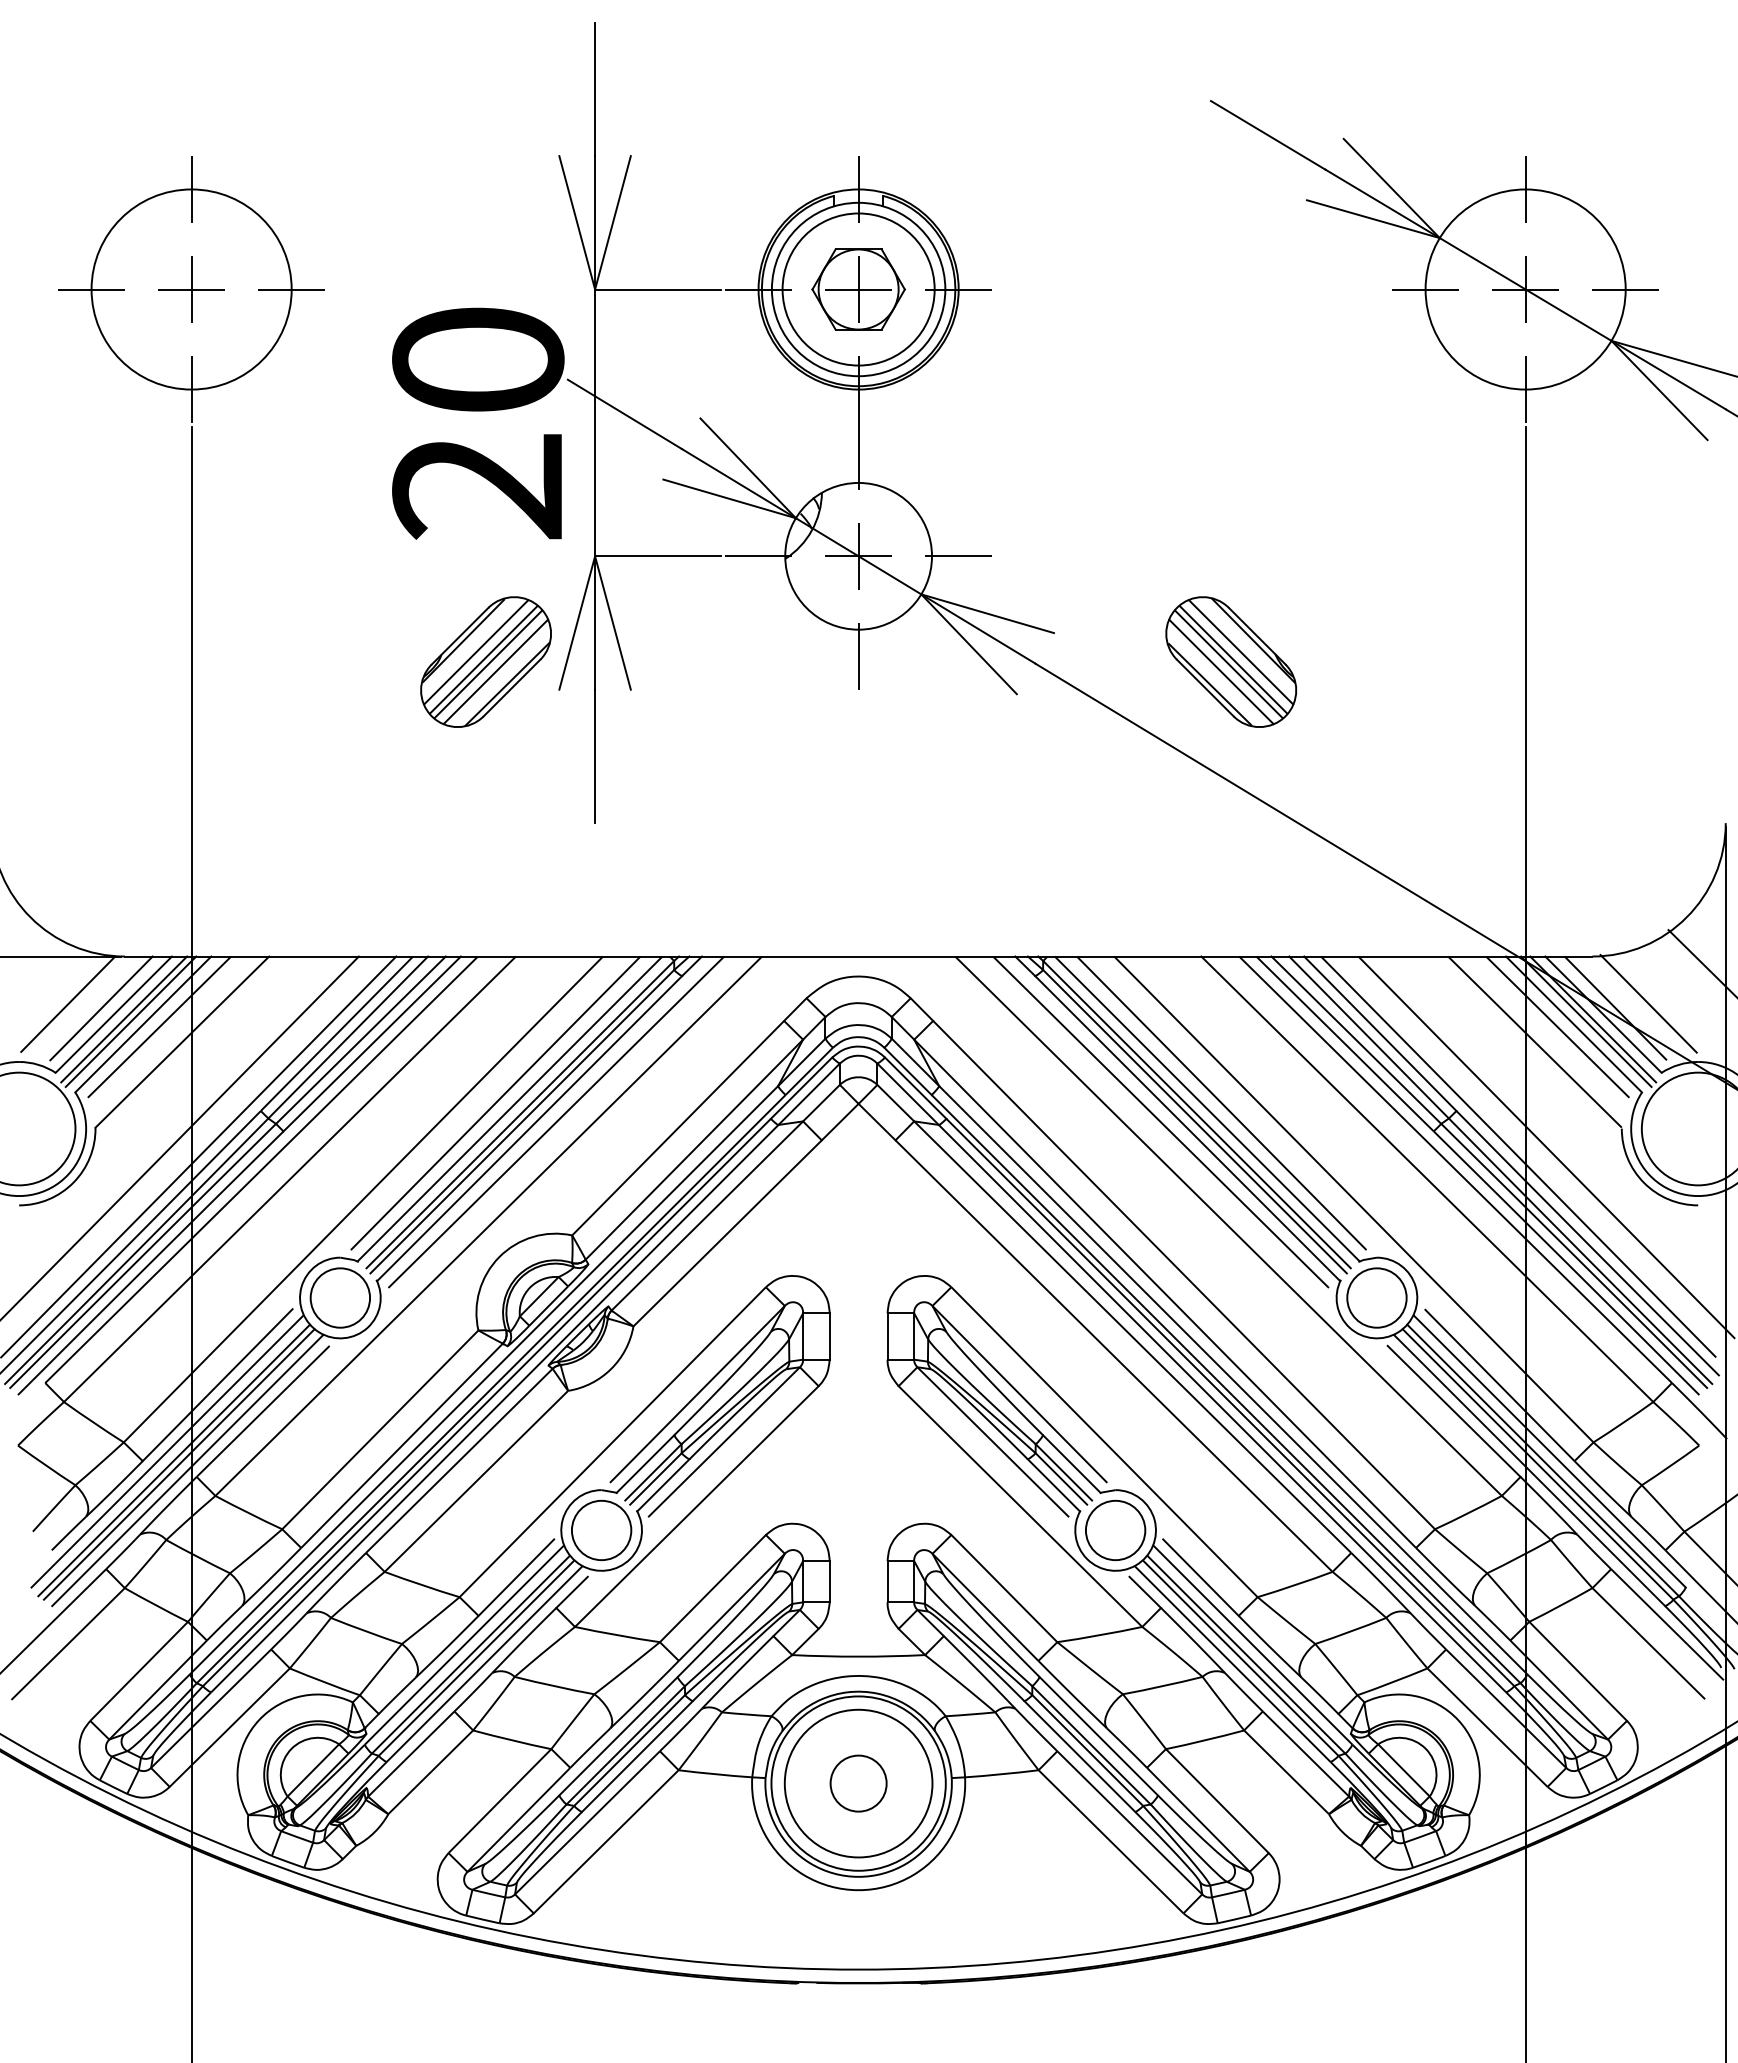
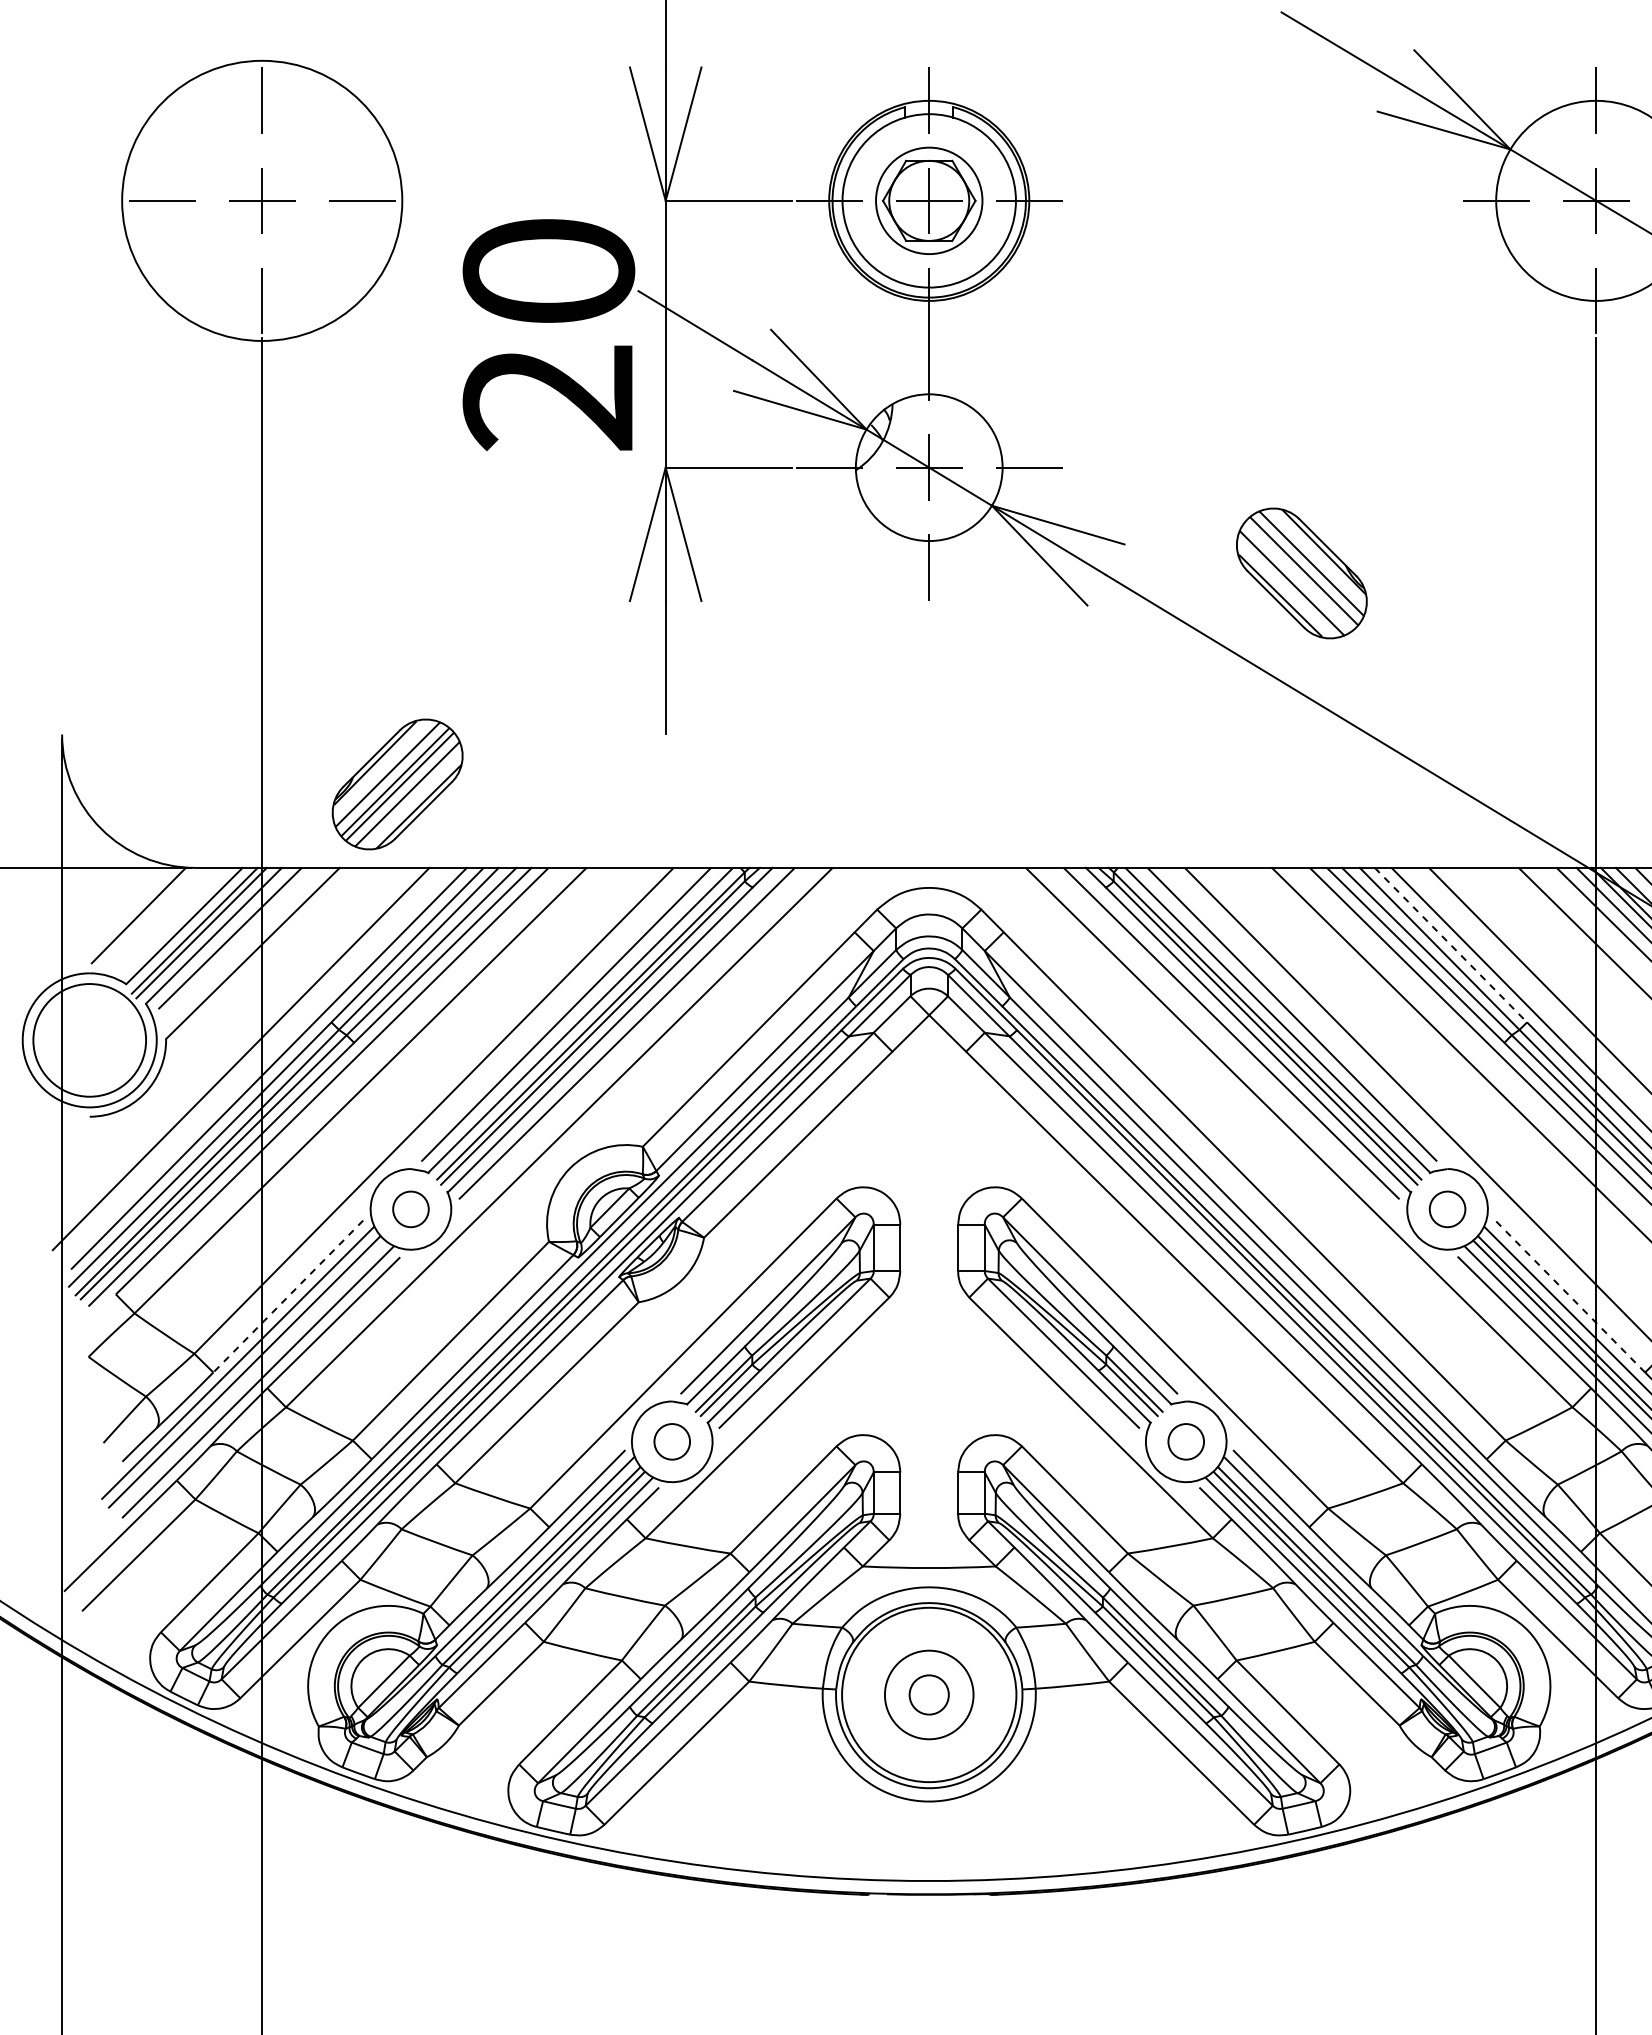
circle: (191, 289) -> (262, 200), size x1.4
circle: (858, 289) -> (929, 200), size x0.7
part: (485, 661) -> (397, 783), moved
line: (1228, 664) -> (1299, 575), removed
line: (101, 1008) -> (172, 919), removed
line: (1380, 1034) -> (1451, 945), solid -> dashed
circle: (340, 1297) -> (411, 1208), size x0.6
circle: (1376, 1297) -> (1447, 1208), size x0.6
line: (217, 1385) -> (288, 1296), solid -> dashed
line: (1499, 1385) -> (1570, 1296), solid -> dashed
line: (178, 1464) -> (249, 1375), removed
circle: (601, 1530) -> (672, 1441), size x0.6
circle: (1115, 1530) -> (1186, 1441), size x0.6
circle: (858, 1783) -> (929, 1694), size x0.6
circle: (858, 1783) -> (929, 1694), size x0.7

